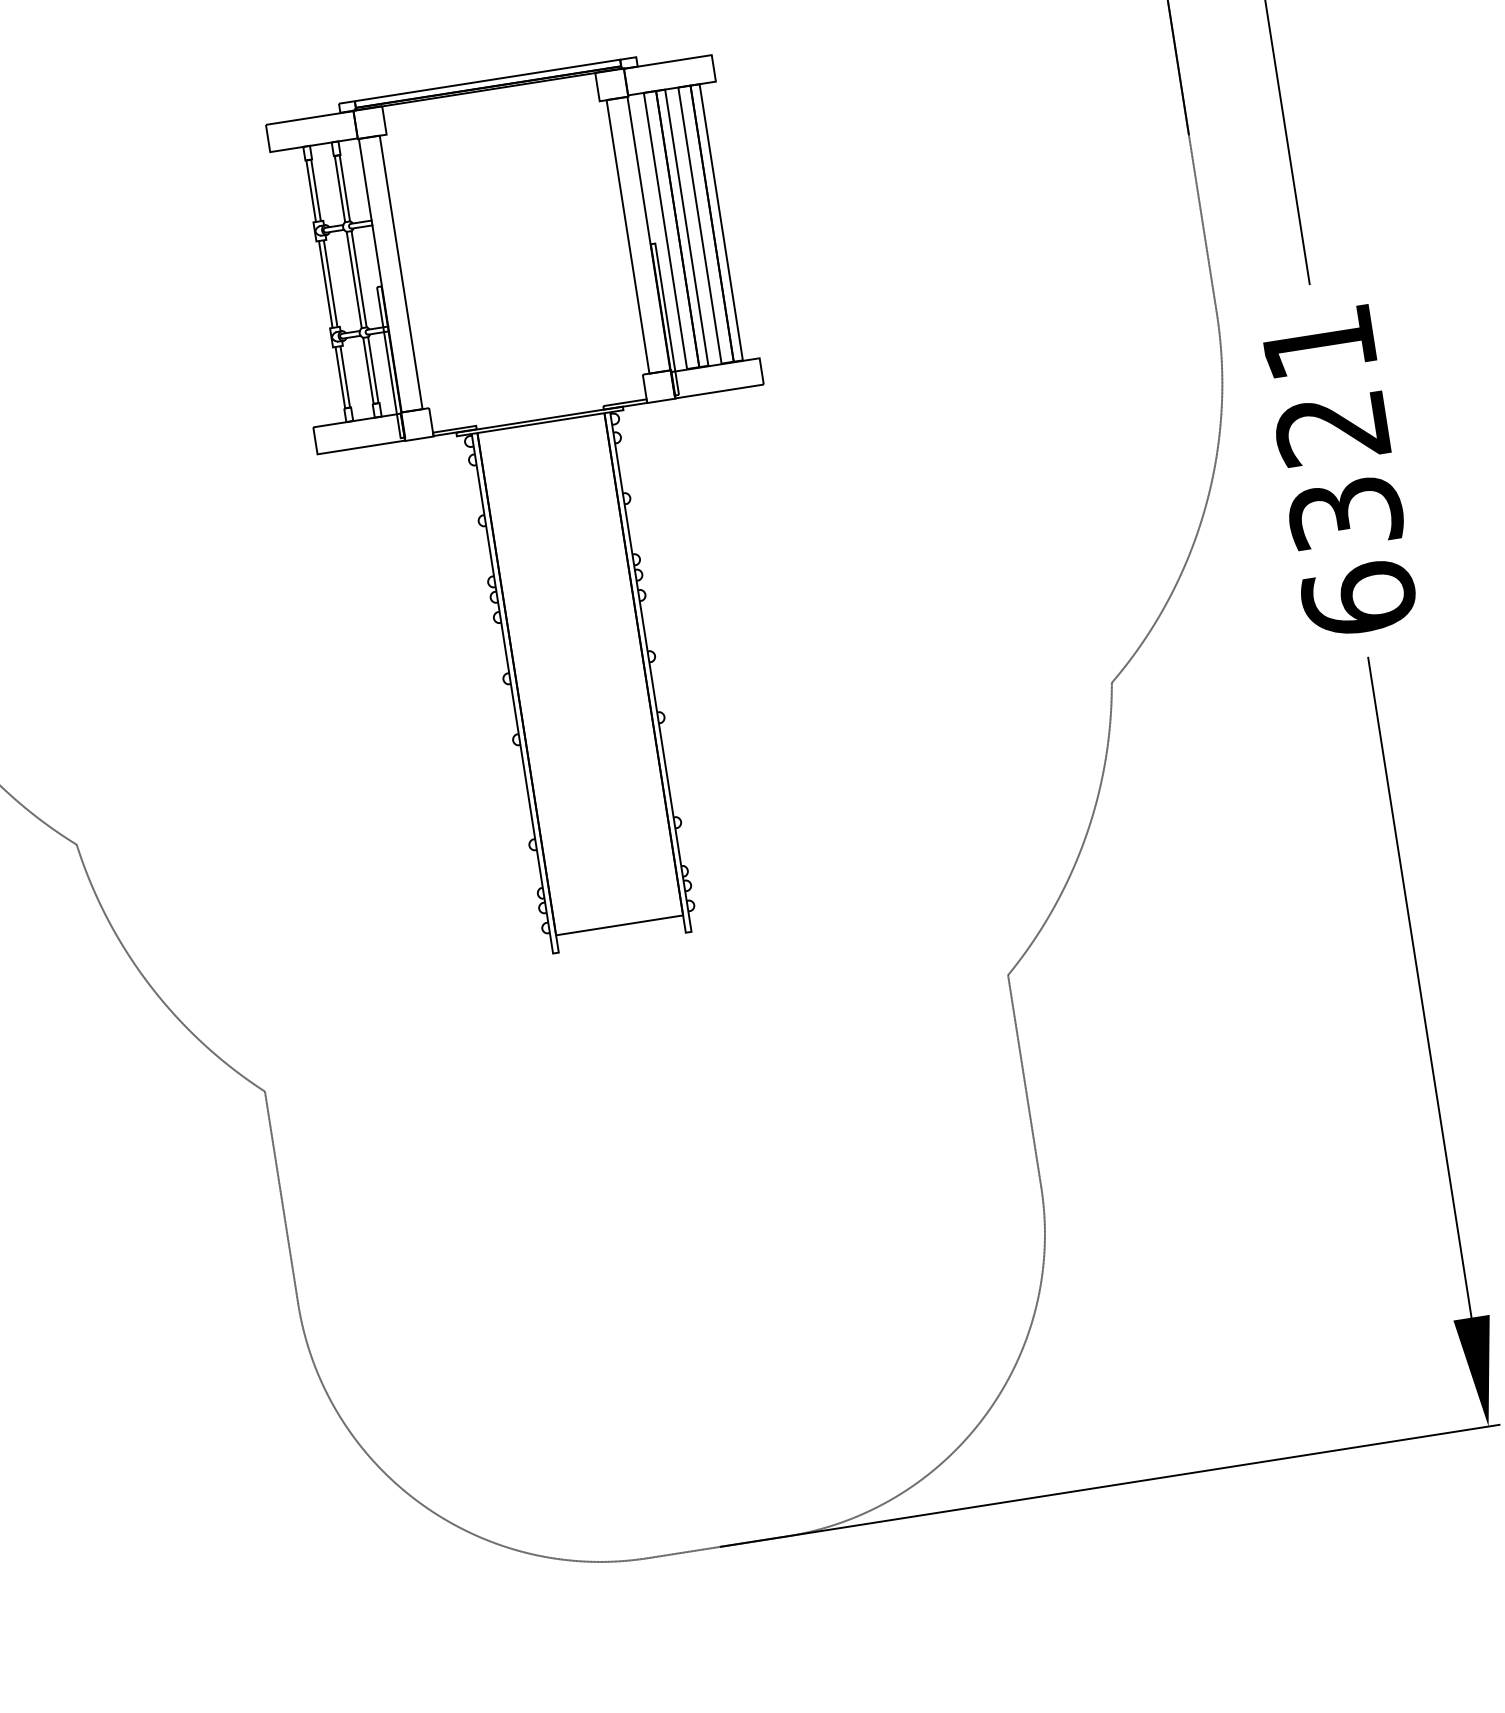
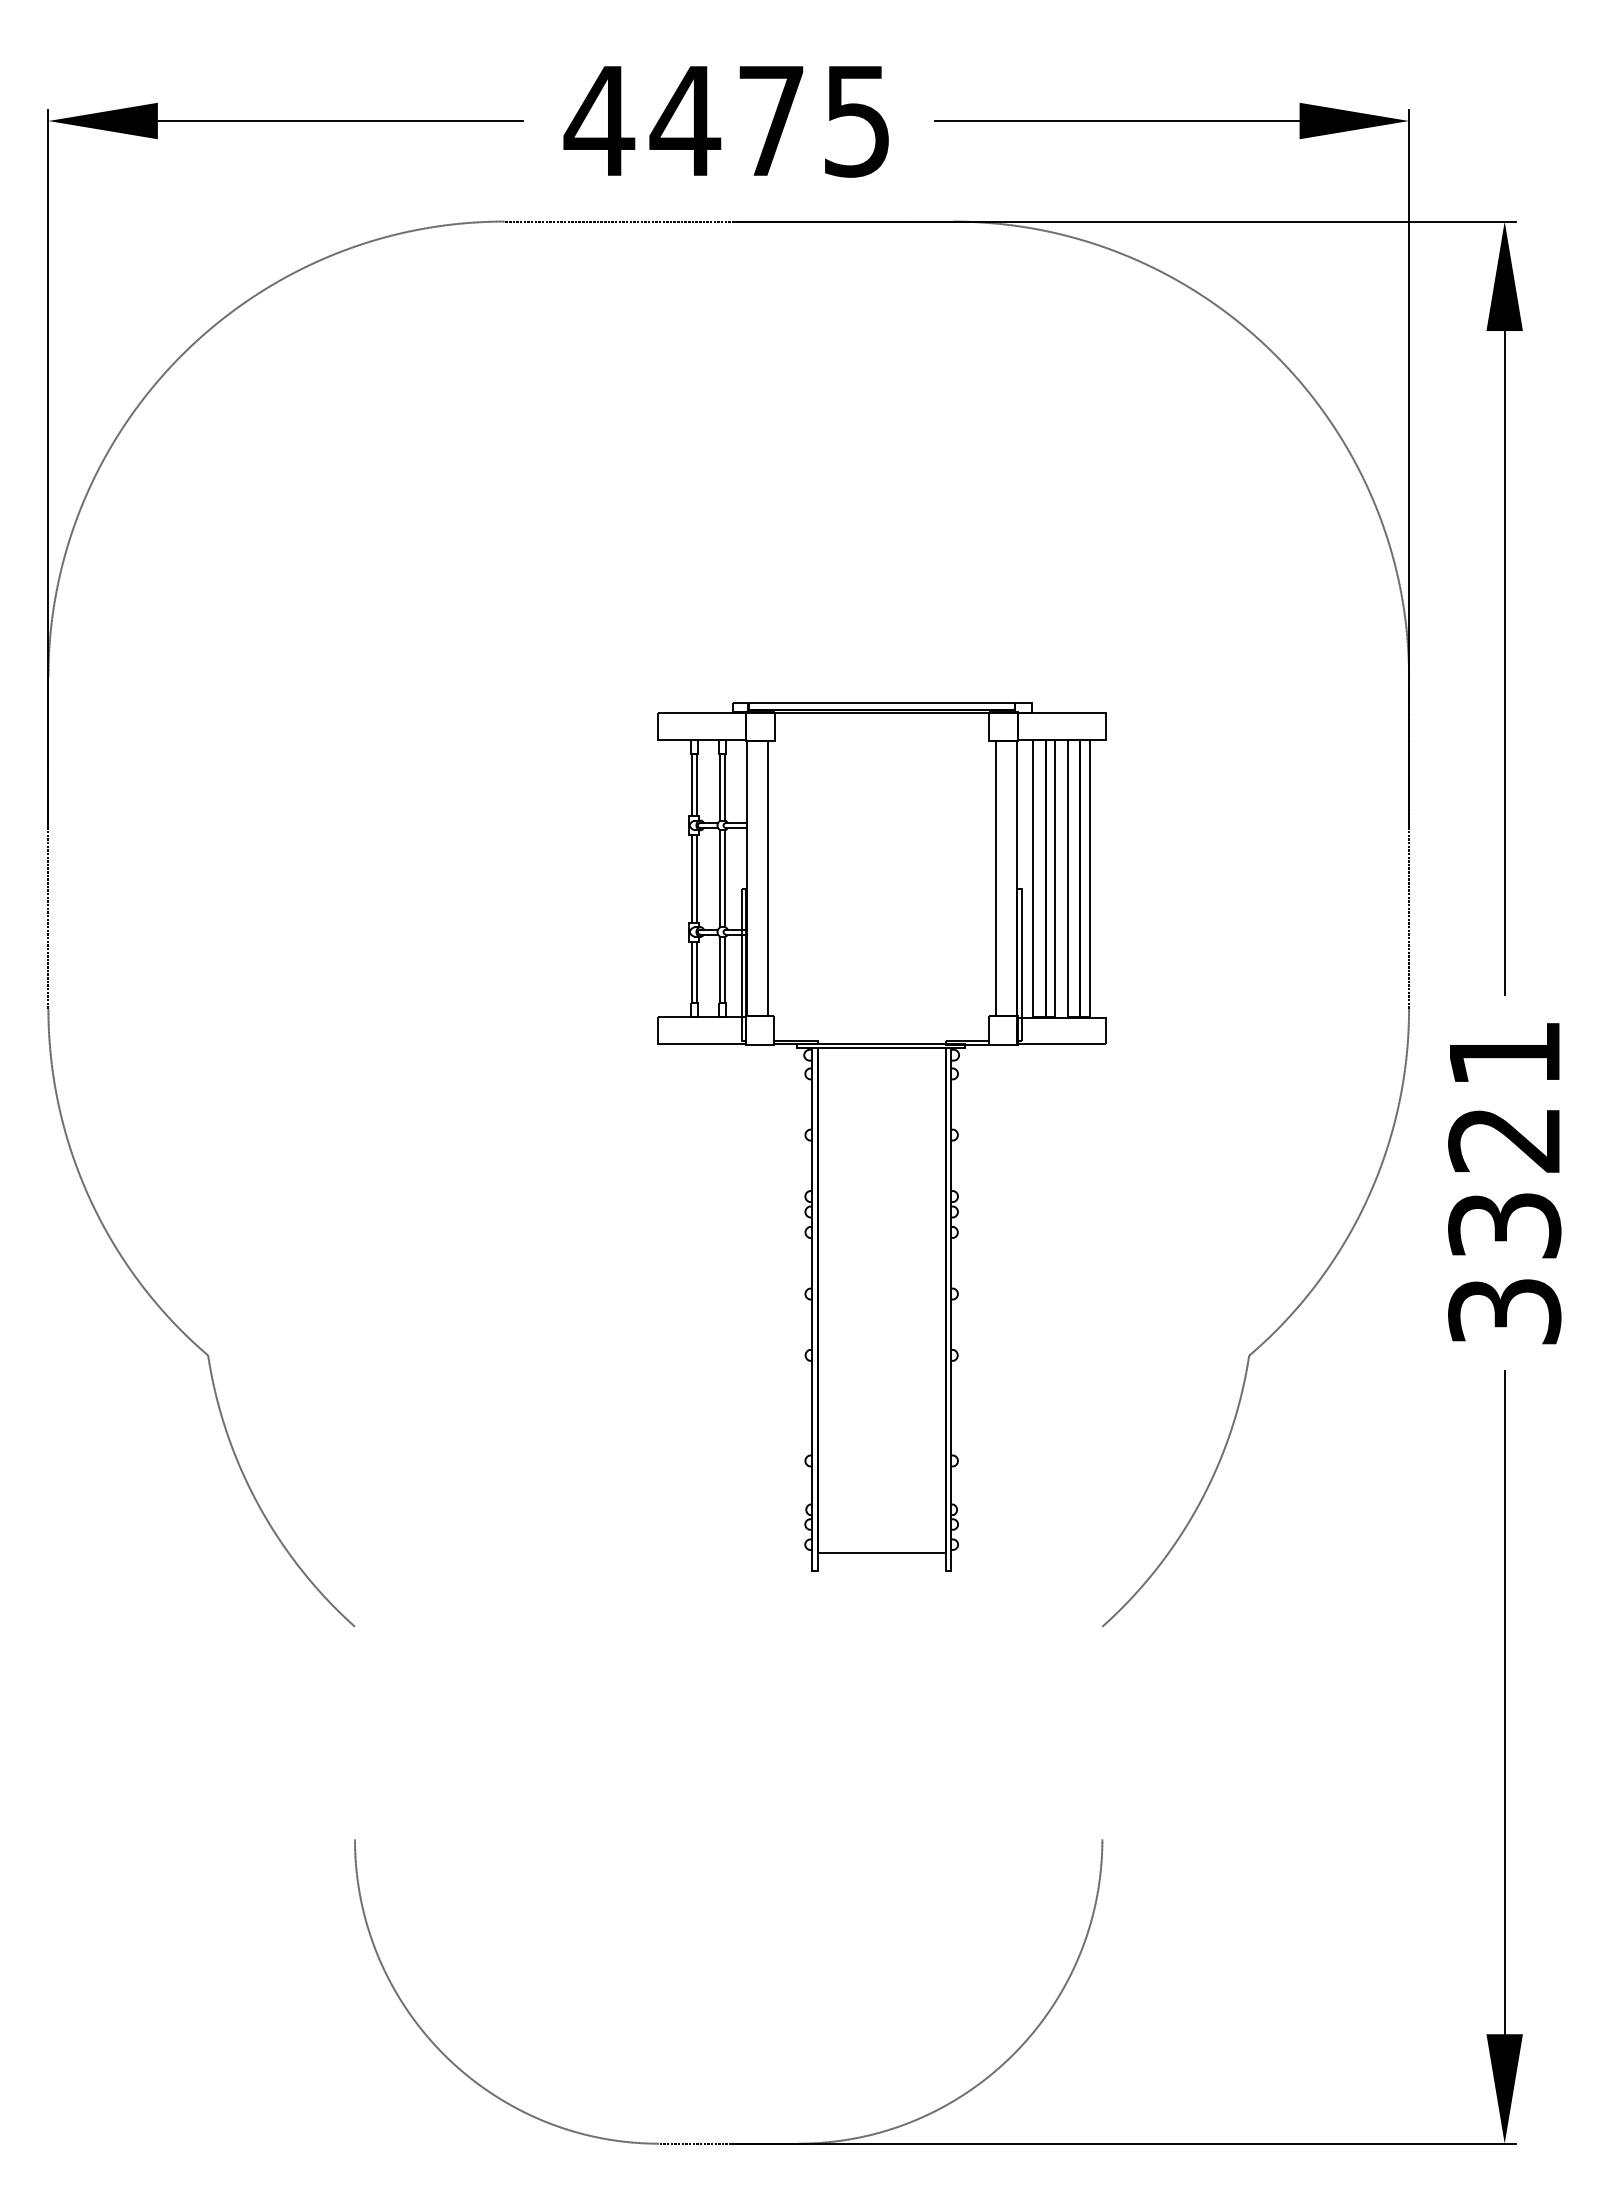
part: (554, 511) -> (881, 1136), moved
text: (1358, 598) -> (1504, 1310), 6321 -> 3321
line: (1024, 1080) -> (1102, 1732), removed
line: (280, 1196) -> (354, 1732), removed

